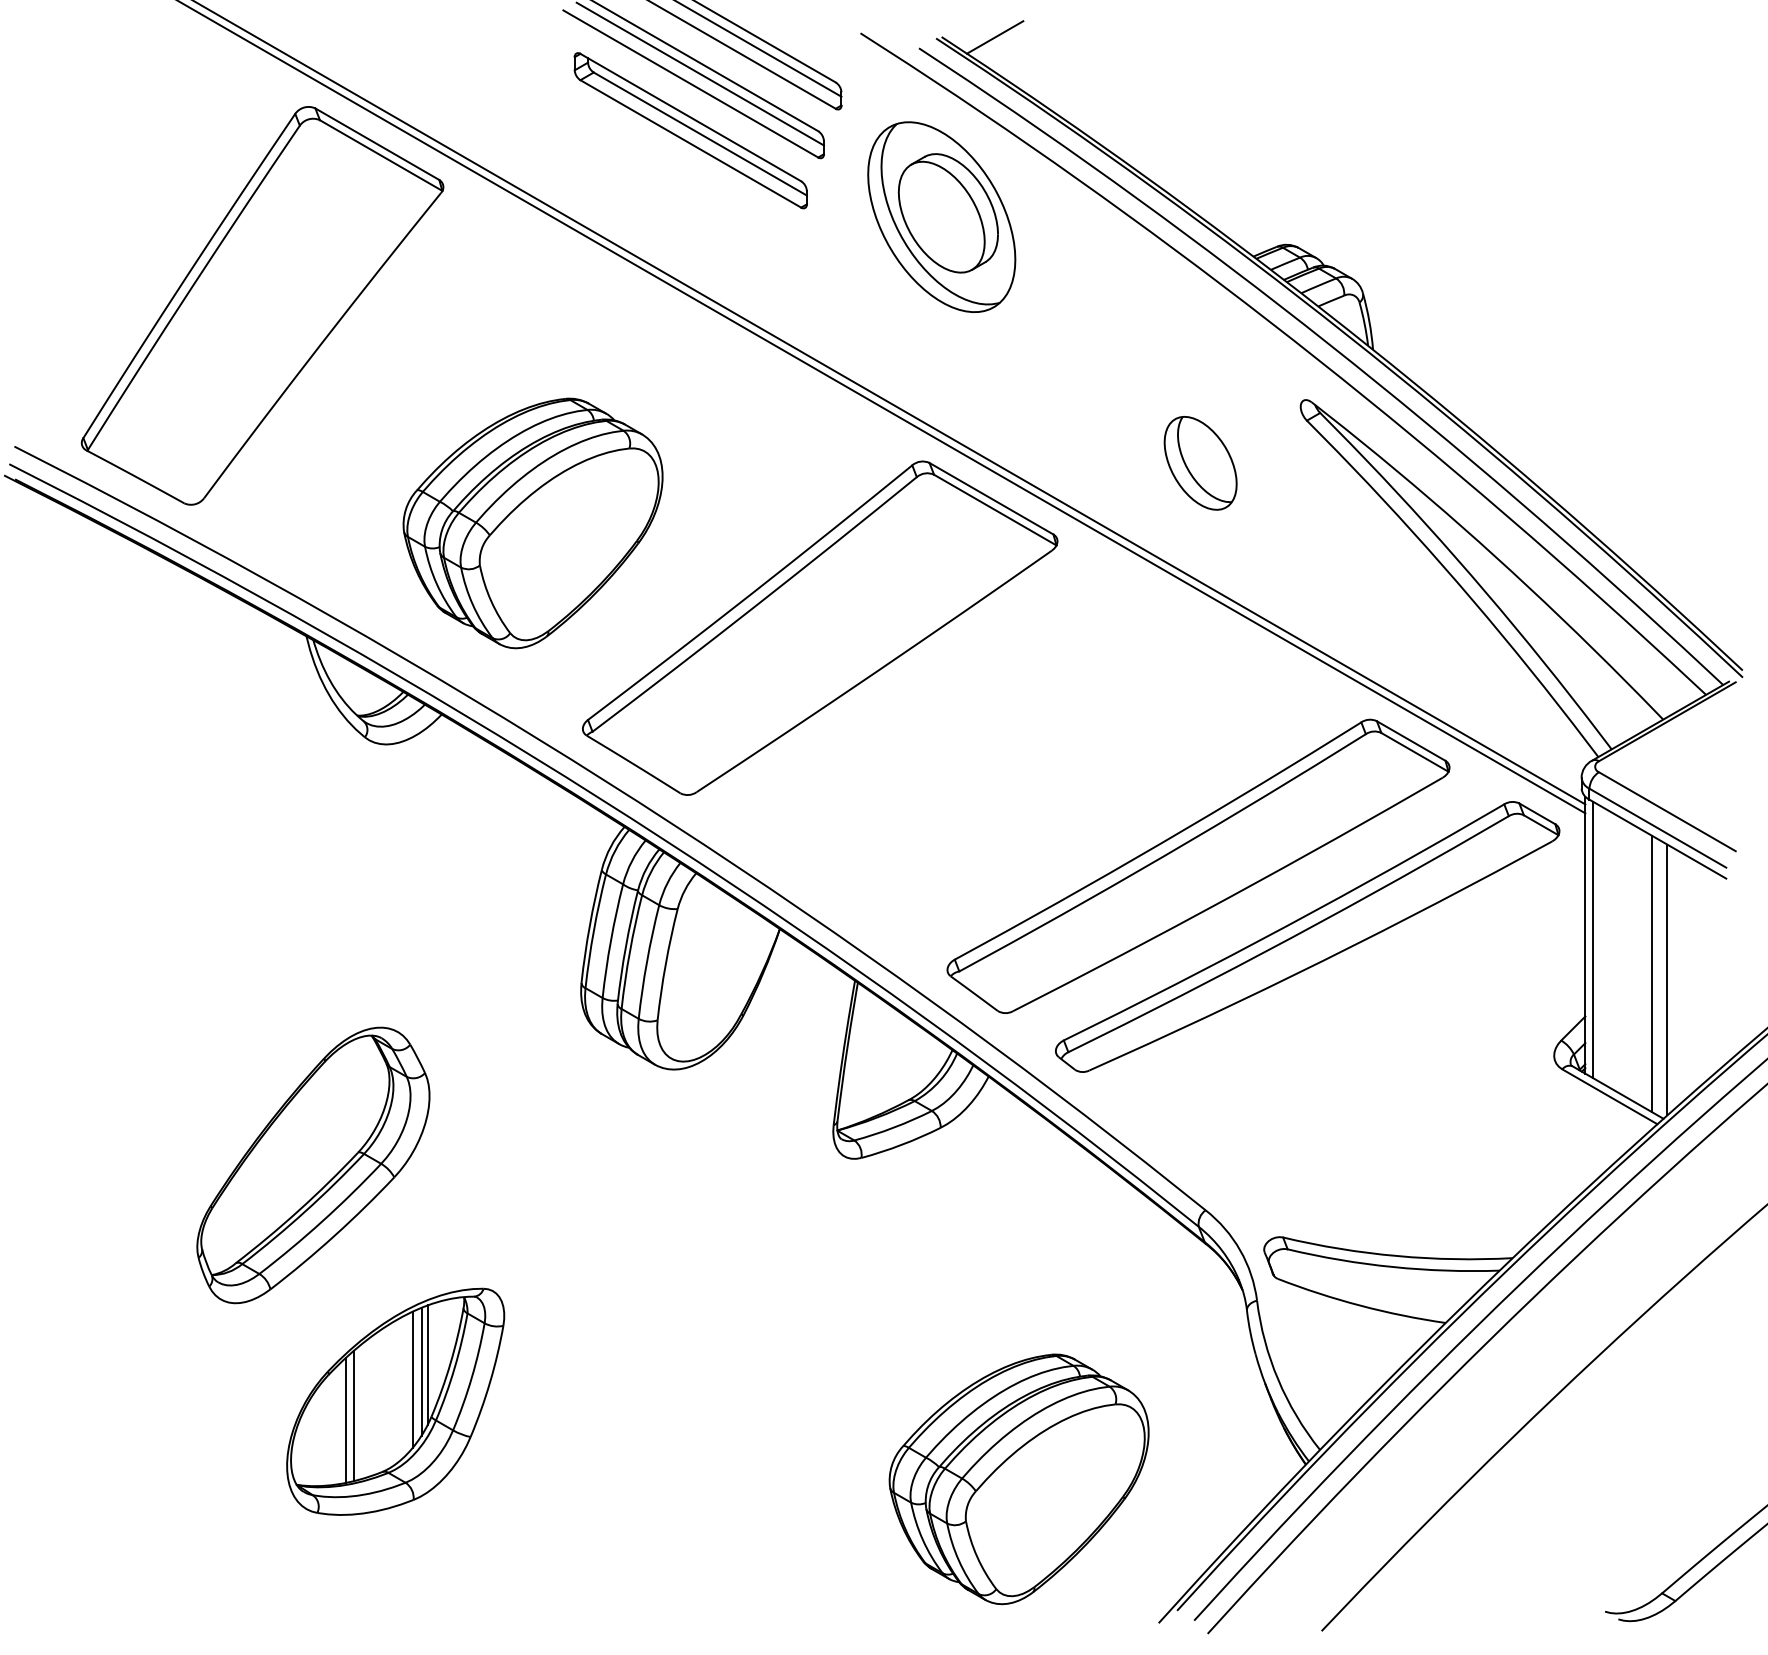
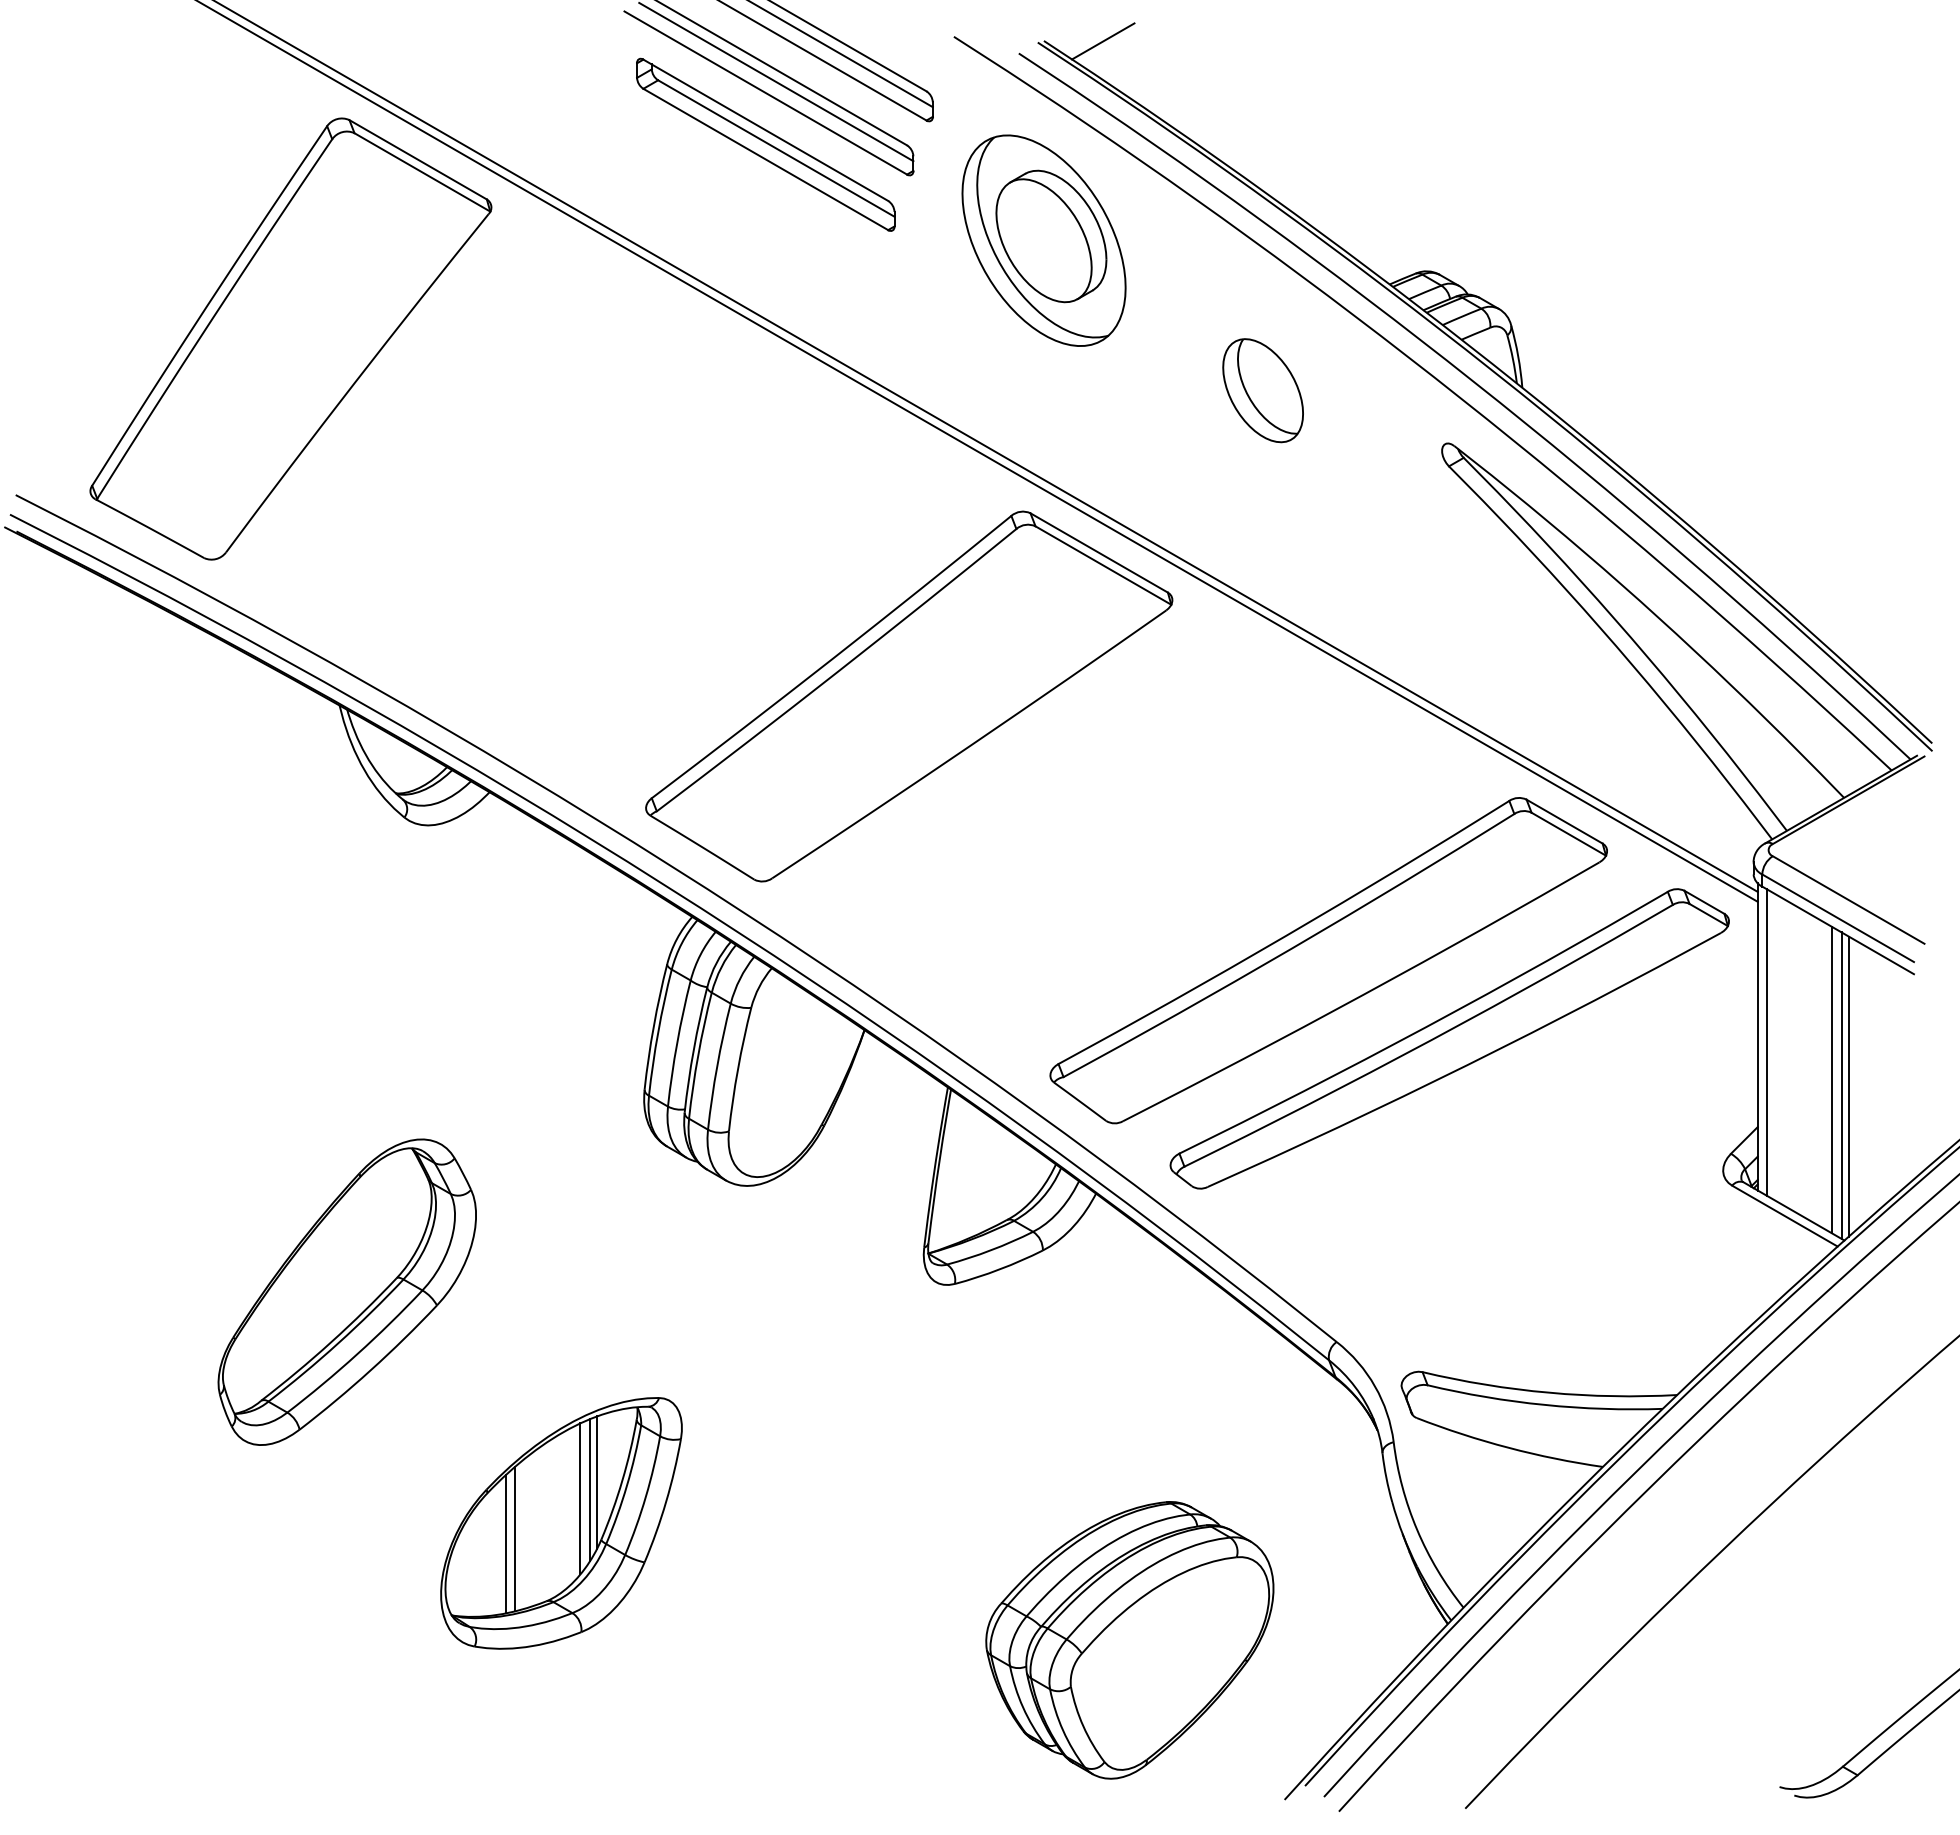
part: (1200, 463) -> (1262, 390), moved
part: (532, 523) -> (590, 580), removed
line: (1660, 979) -> (1841, 1085), added
part: (395, 1401) -> (561, 1523), moved

